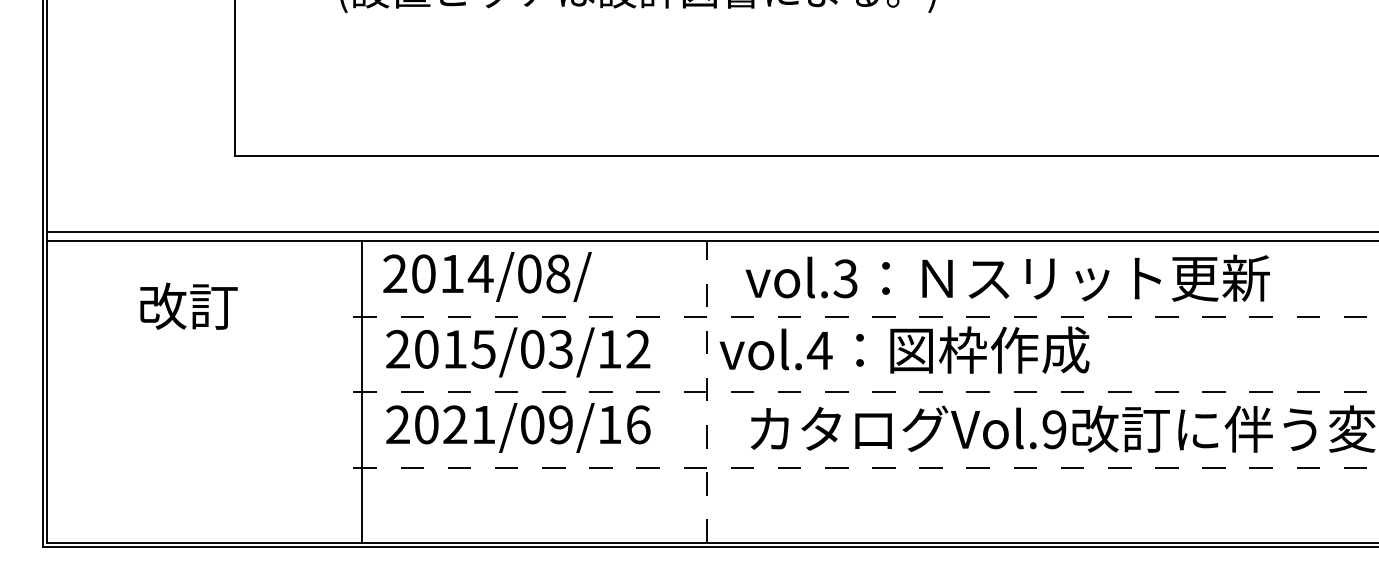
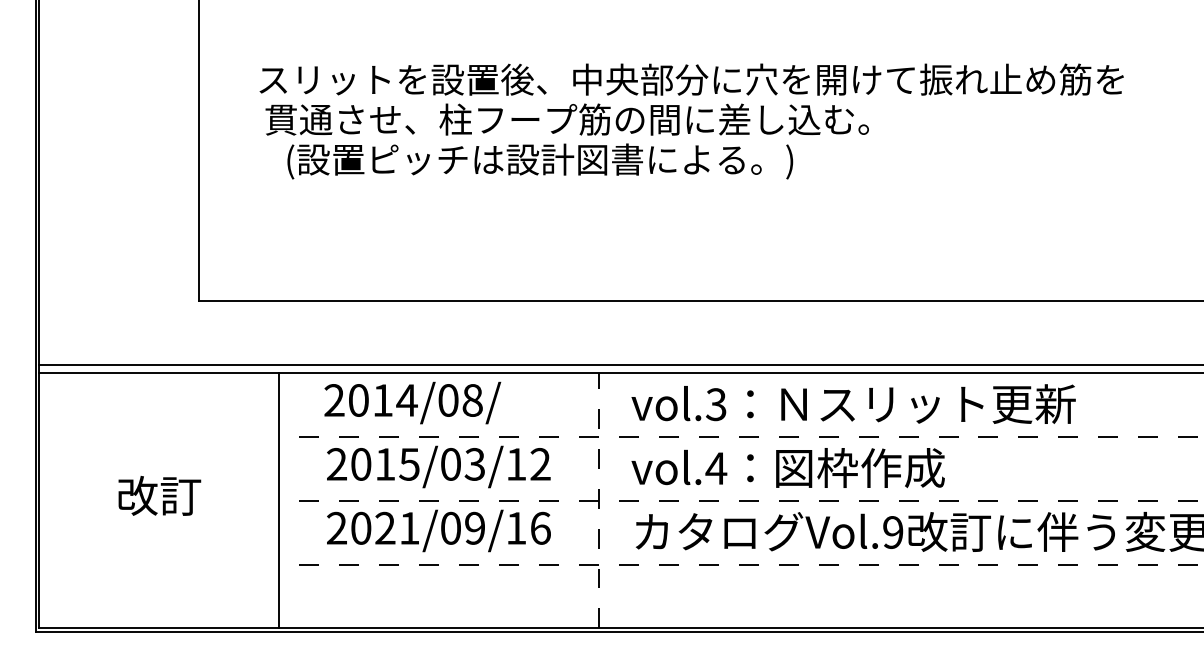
text: (188, 305) -> (159, 495), moved
text: (903, 349) -> (787, 467), moved
line: (362, 391) -> (279, 500), moved

